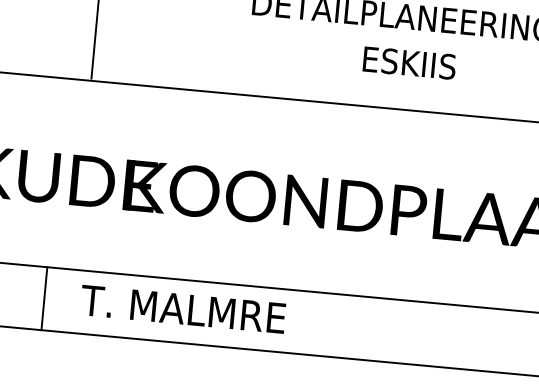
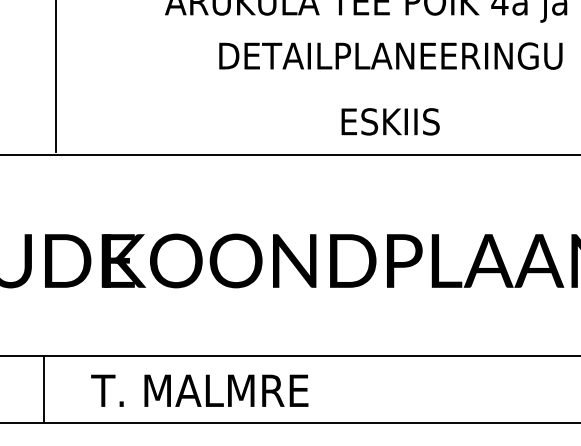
text: (409, 62) -> (390, 121), moved
line: (44, 298) -> (44, 388), moved
text: (182, 309) -> (199, 390), moved

